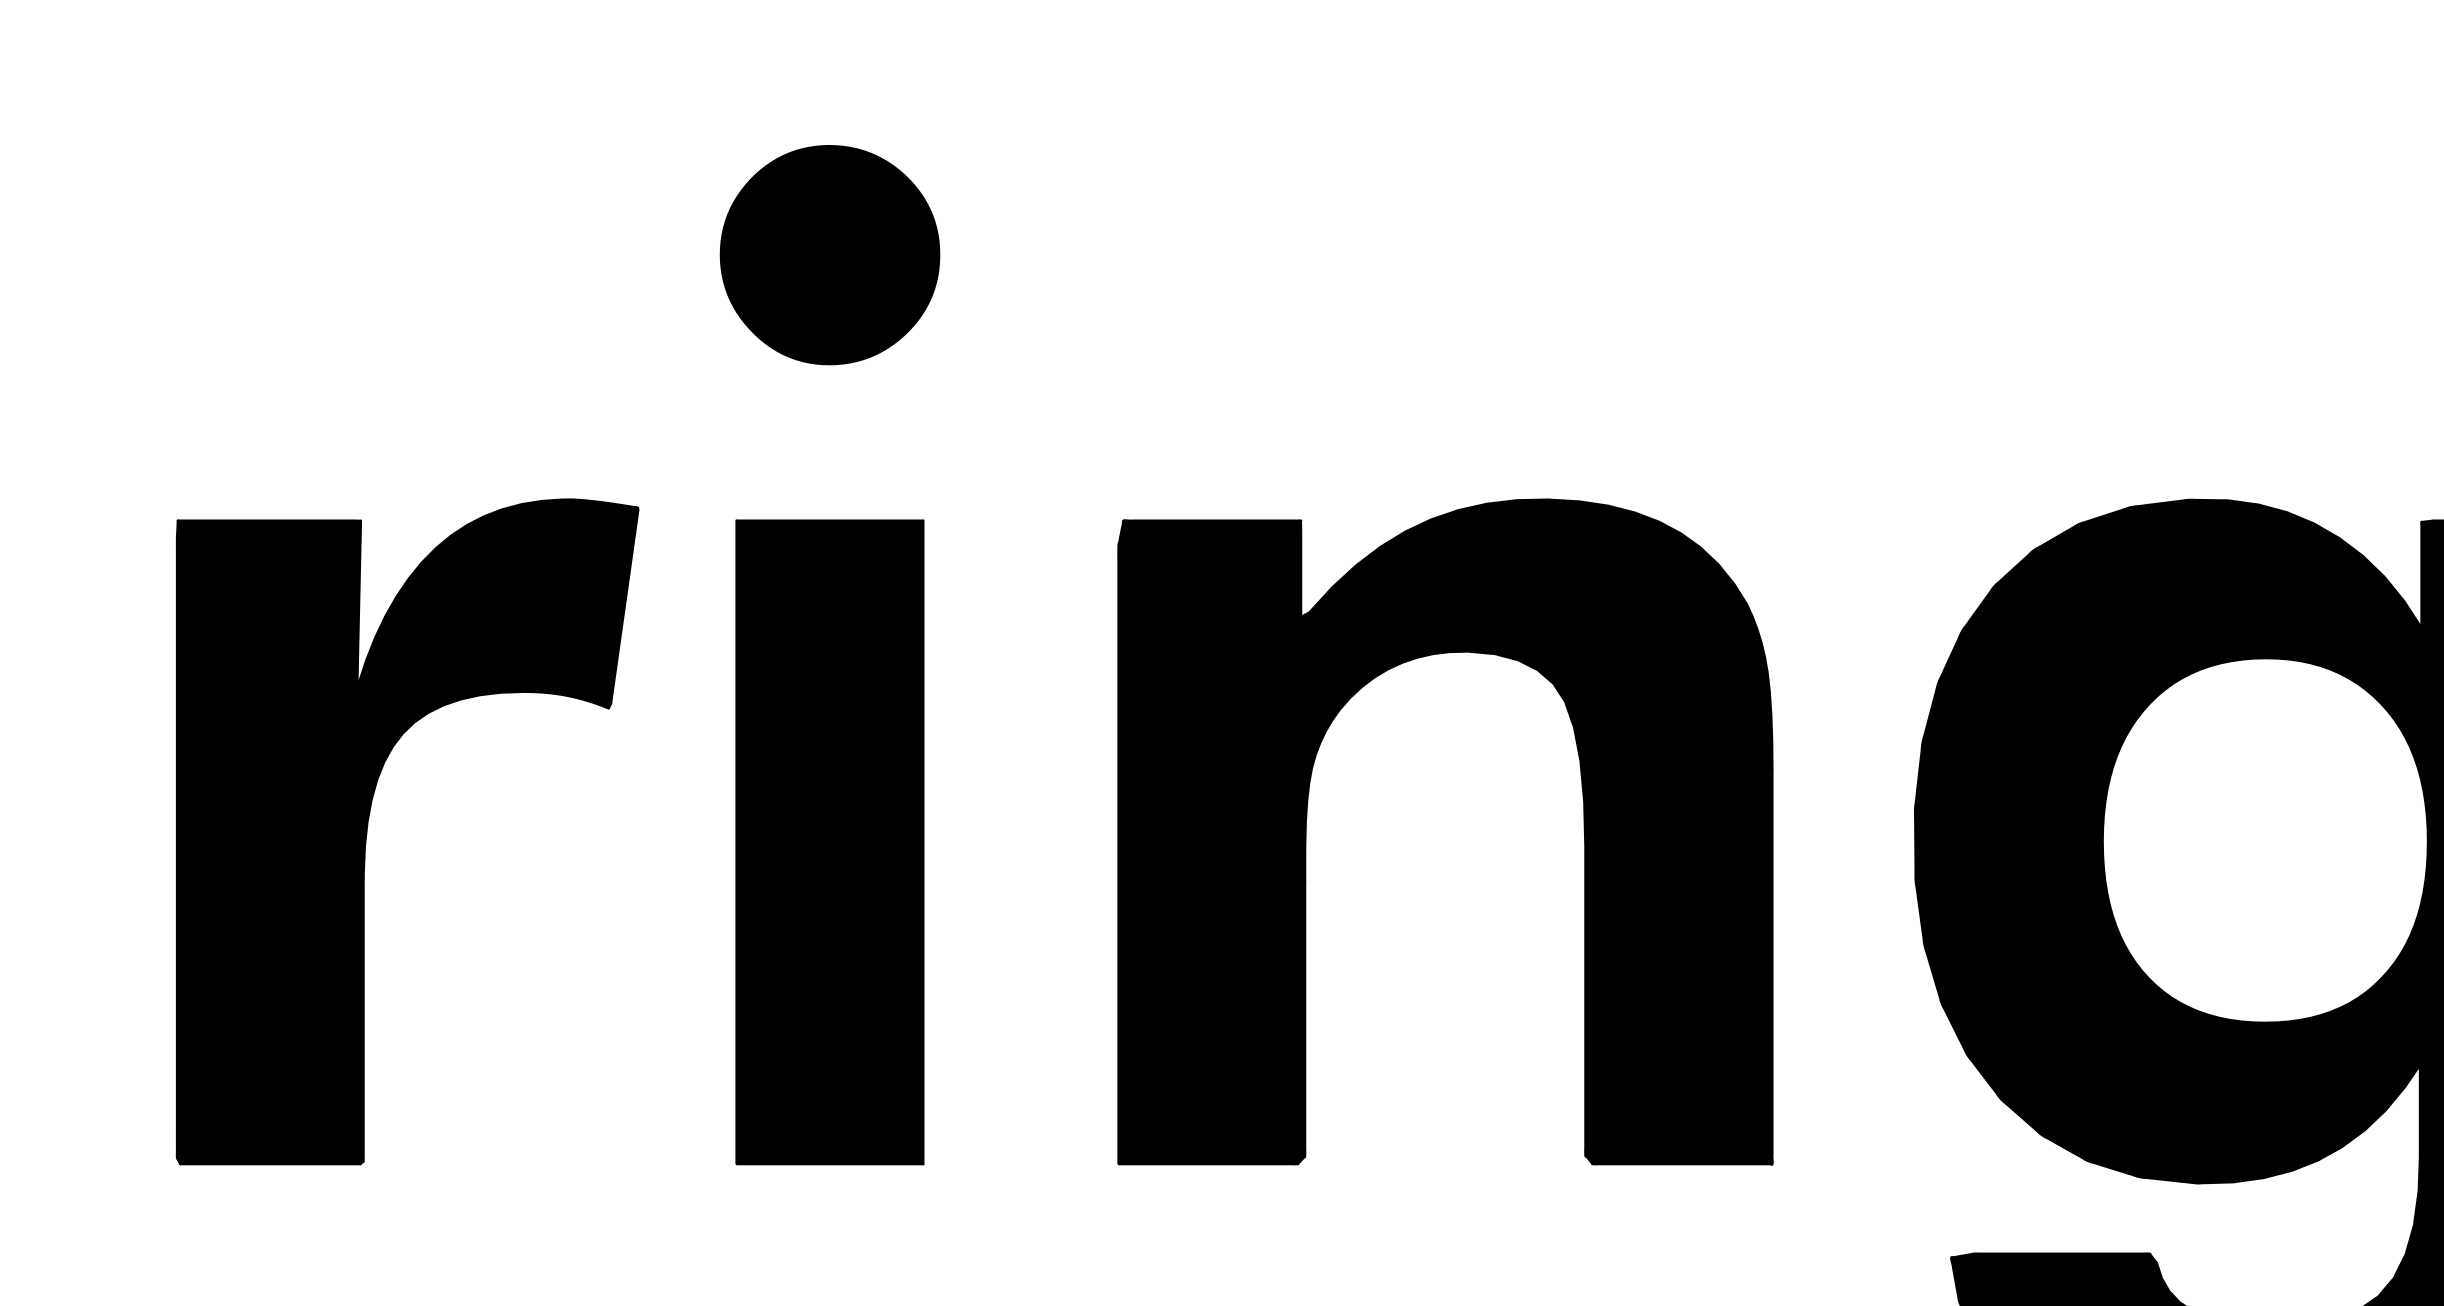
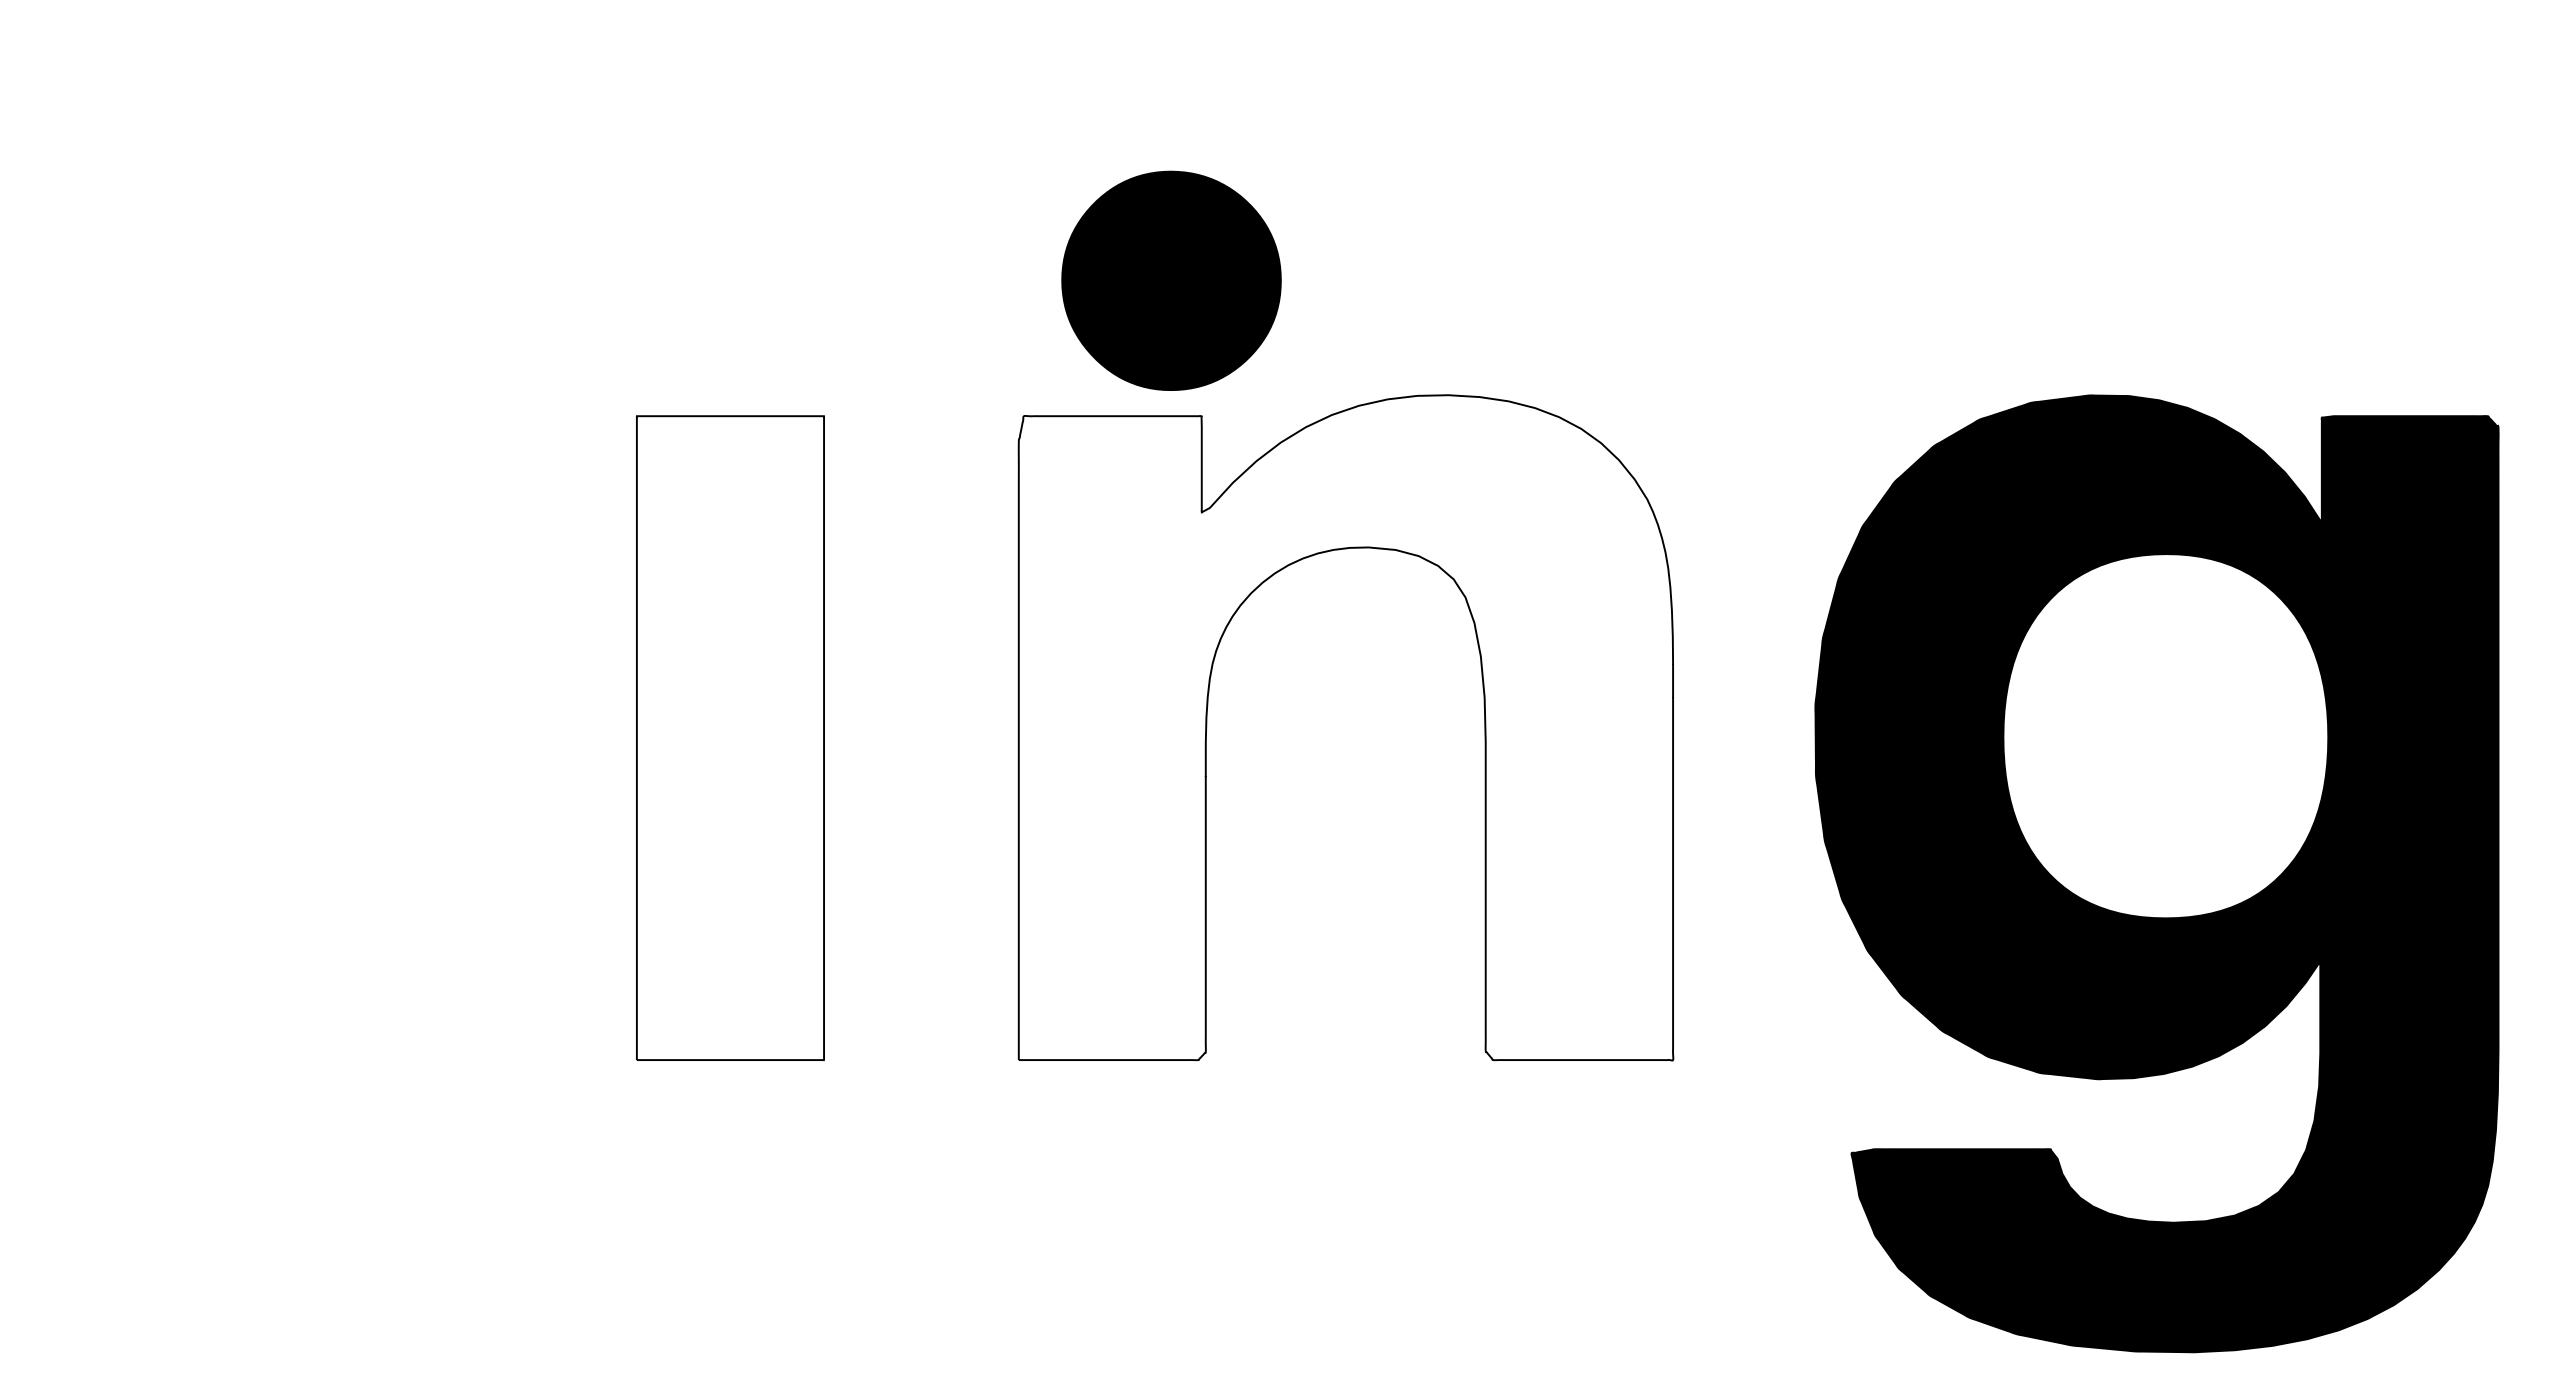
part: (829, 254) -> (1171, 280), moved
part: (367, 830) -> (268, 726), removed
fill: (1444, 831) -> (1345, 727), removed
fill: (829, 842) -> (730, 738), removed

